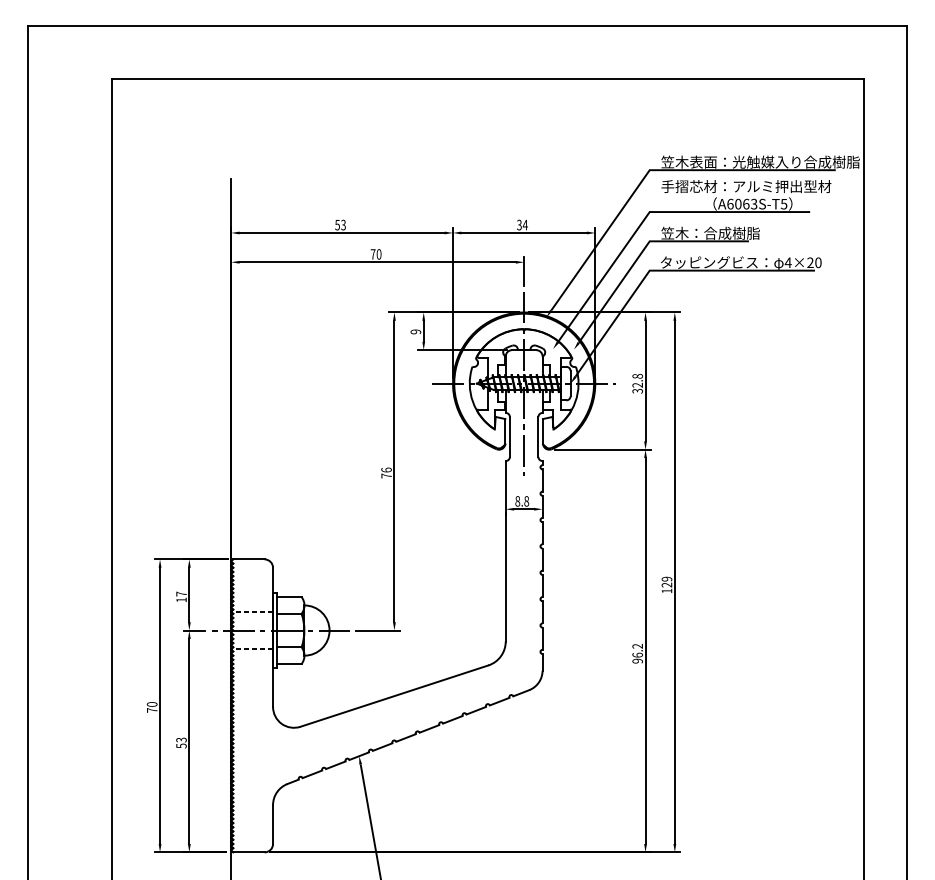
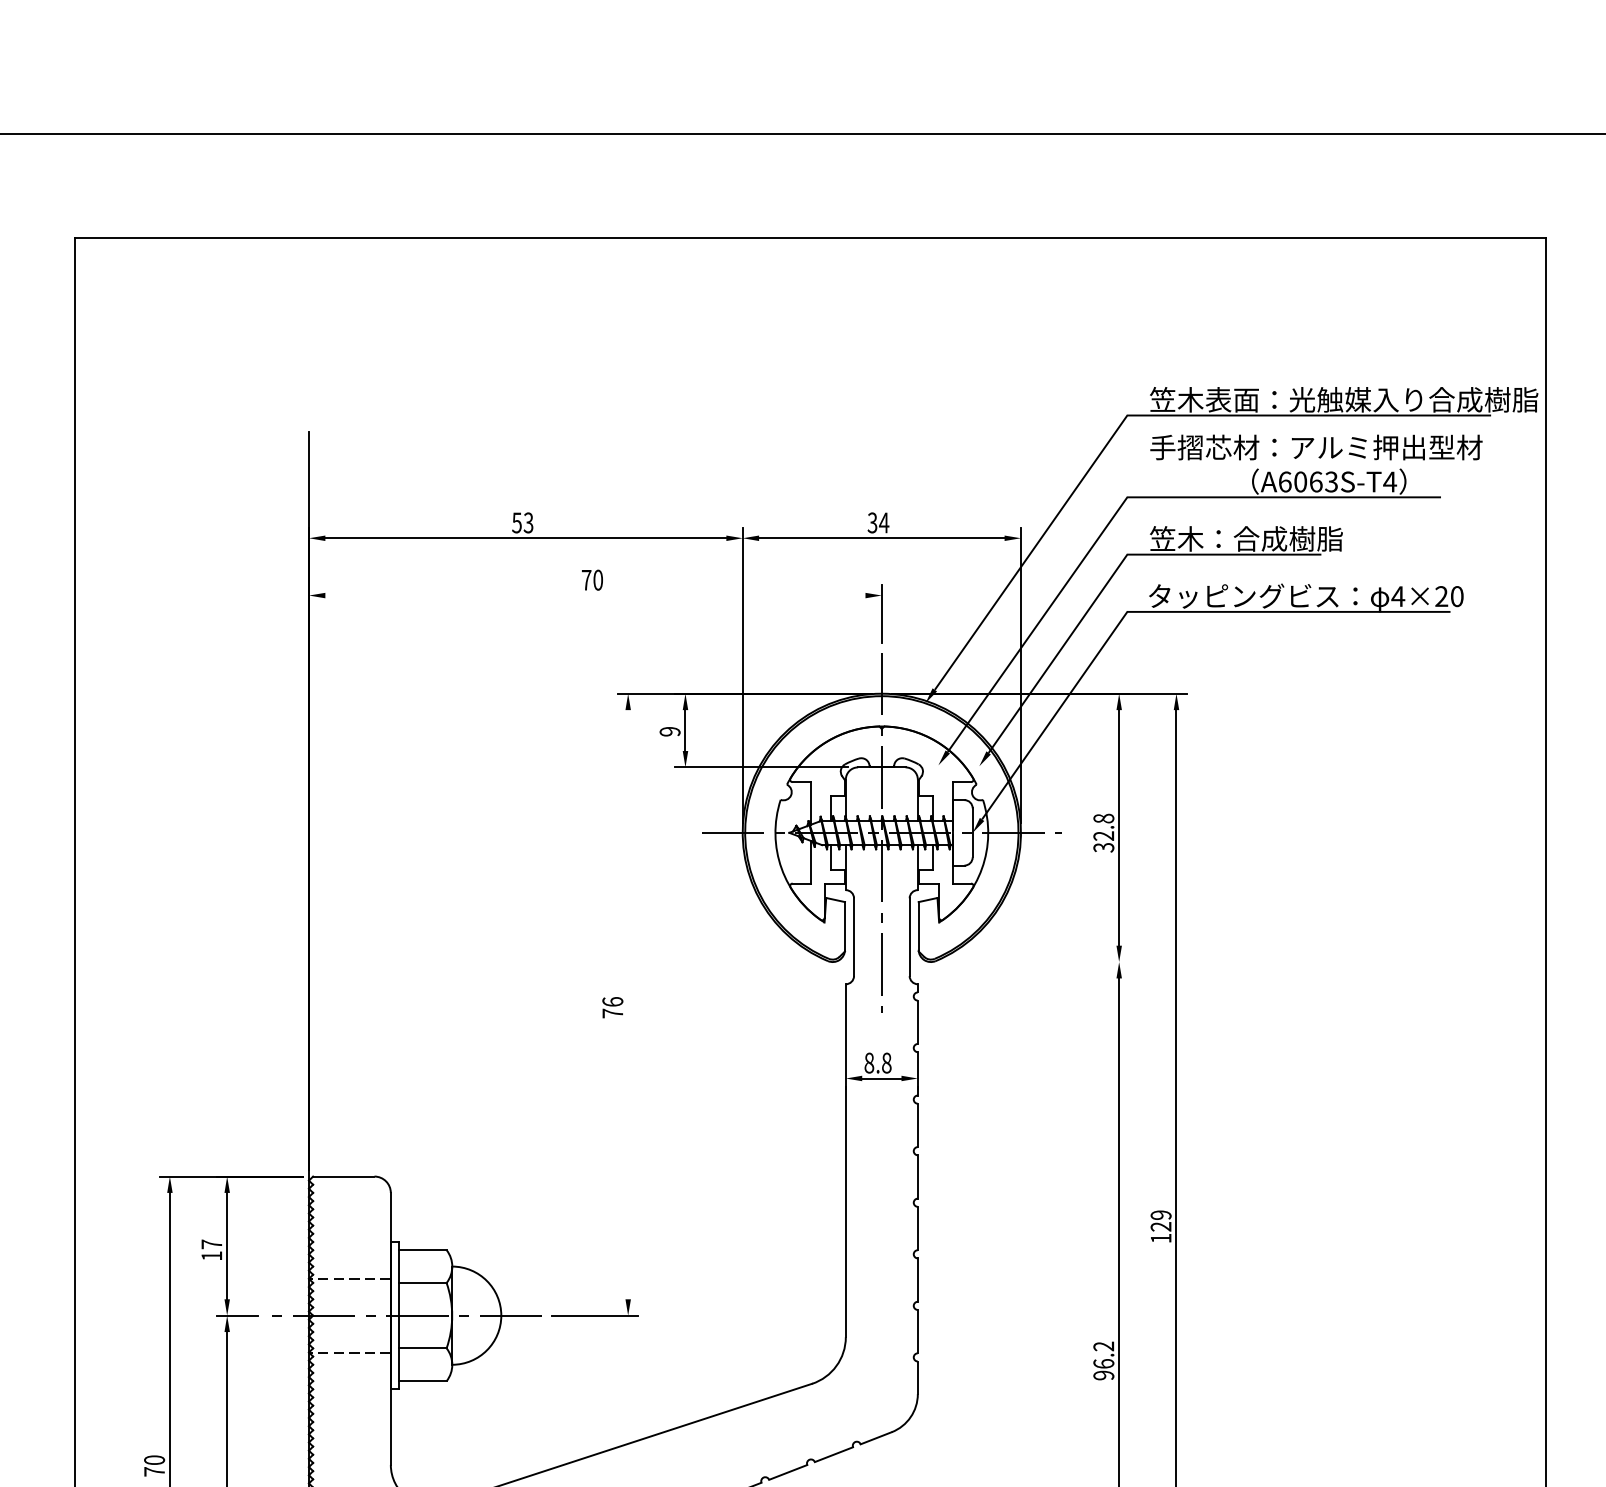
text: (783, 204) -> (1388, 482), A6063S-T5 -> A6063S-T4
line: (377, 262) -> (595, 595), removed
line: (602, 449) -> (1035, 961), removed
line: (394, 471) -> (628, 1004), removed

